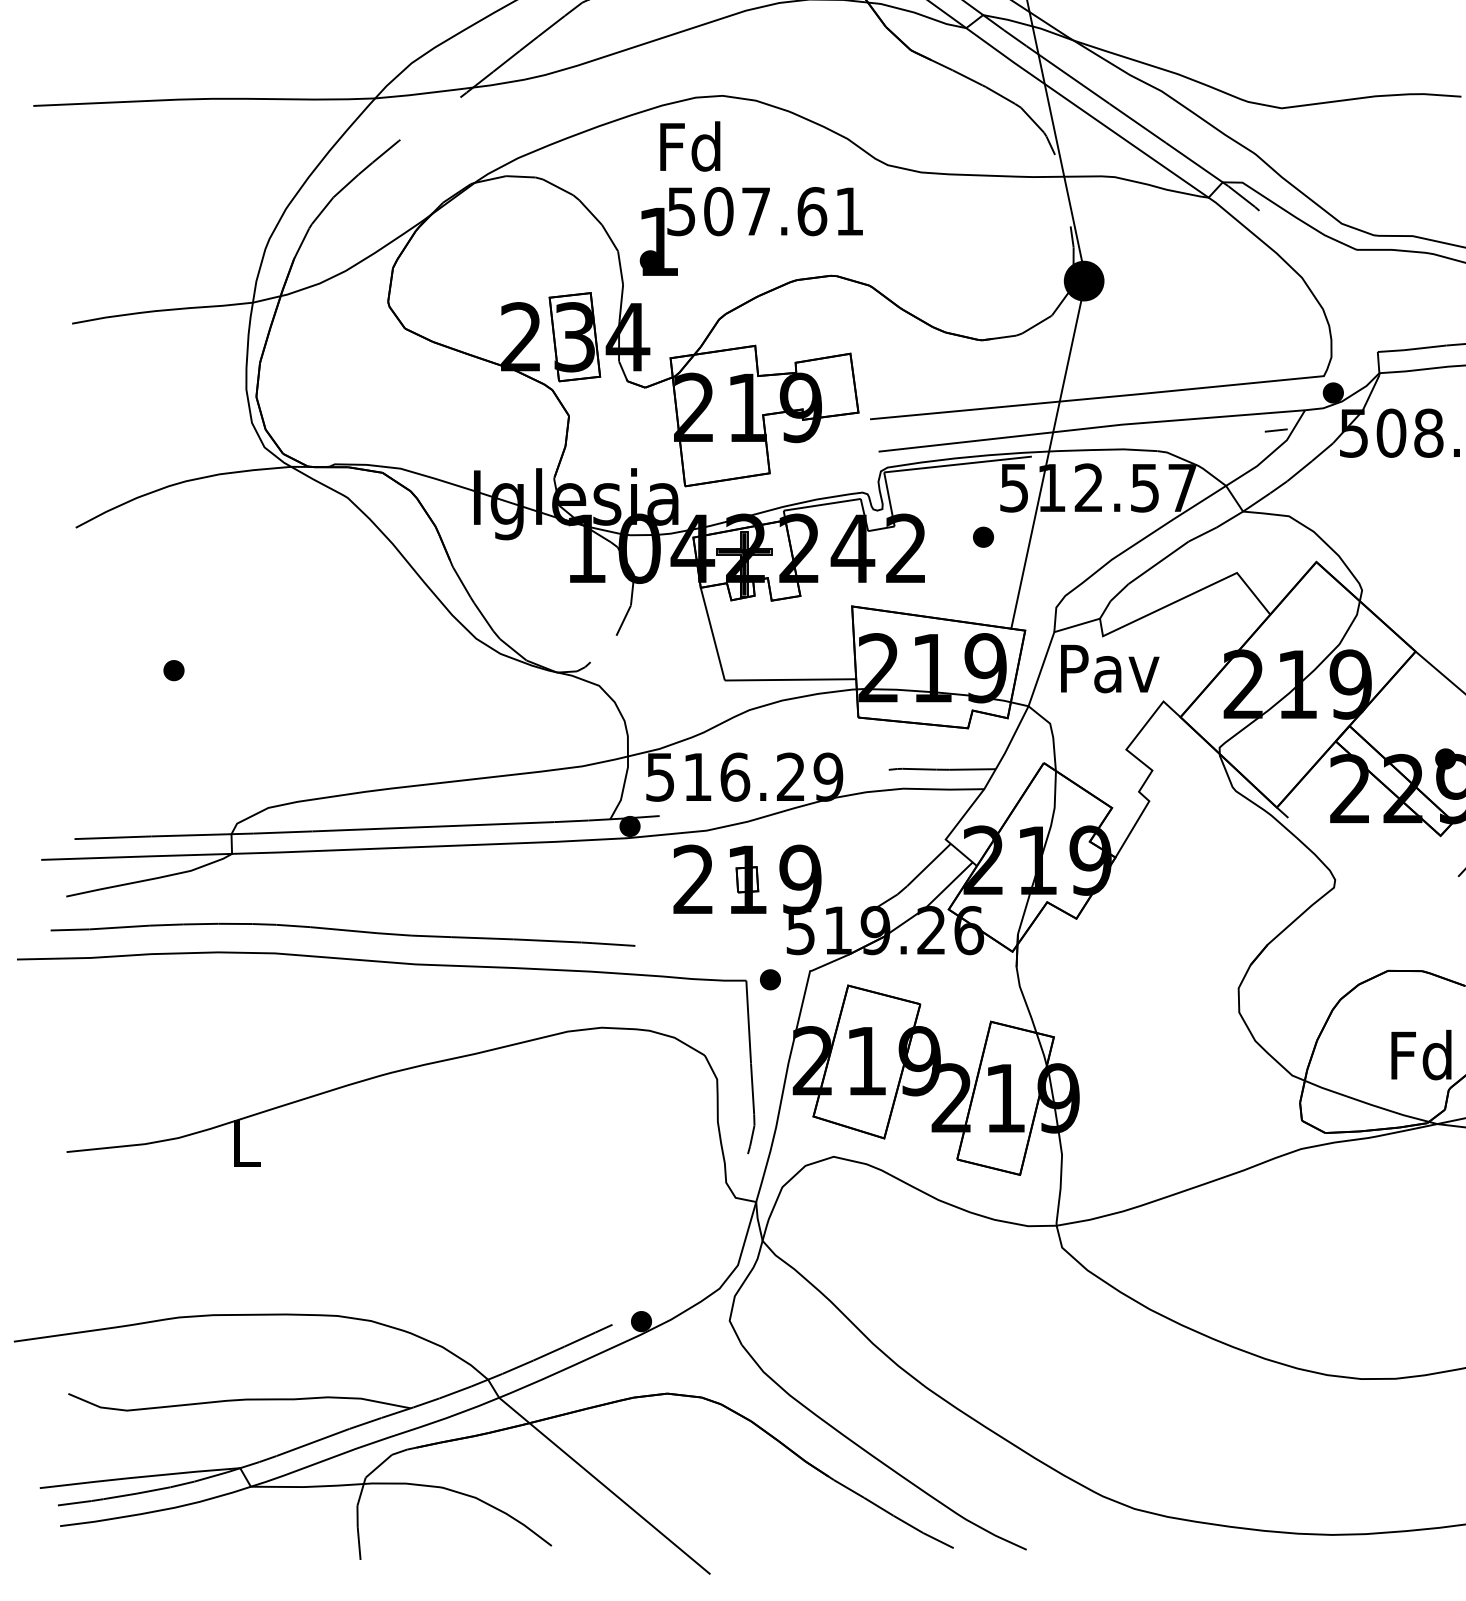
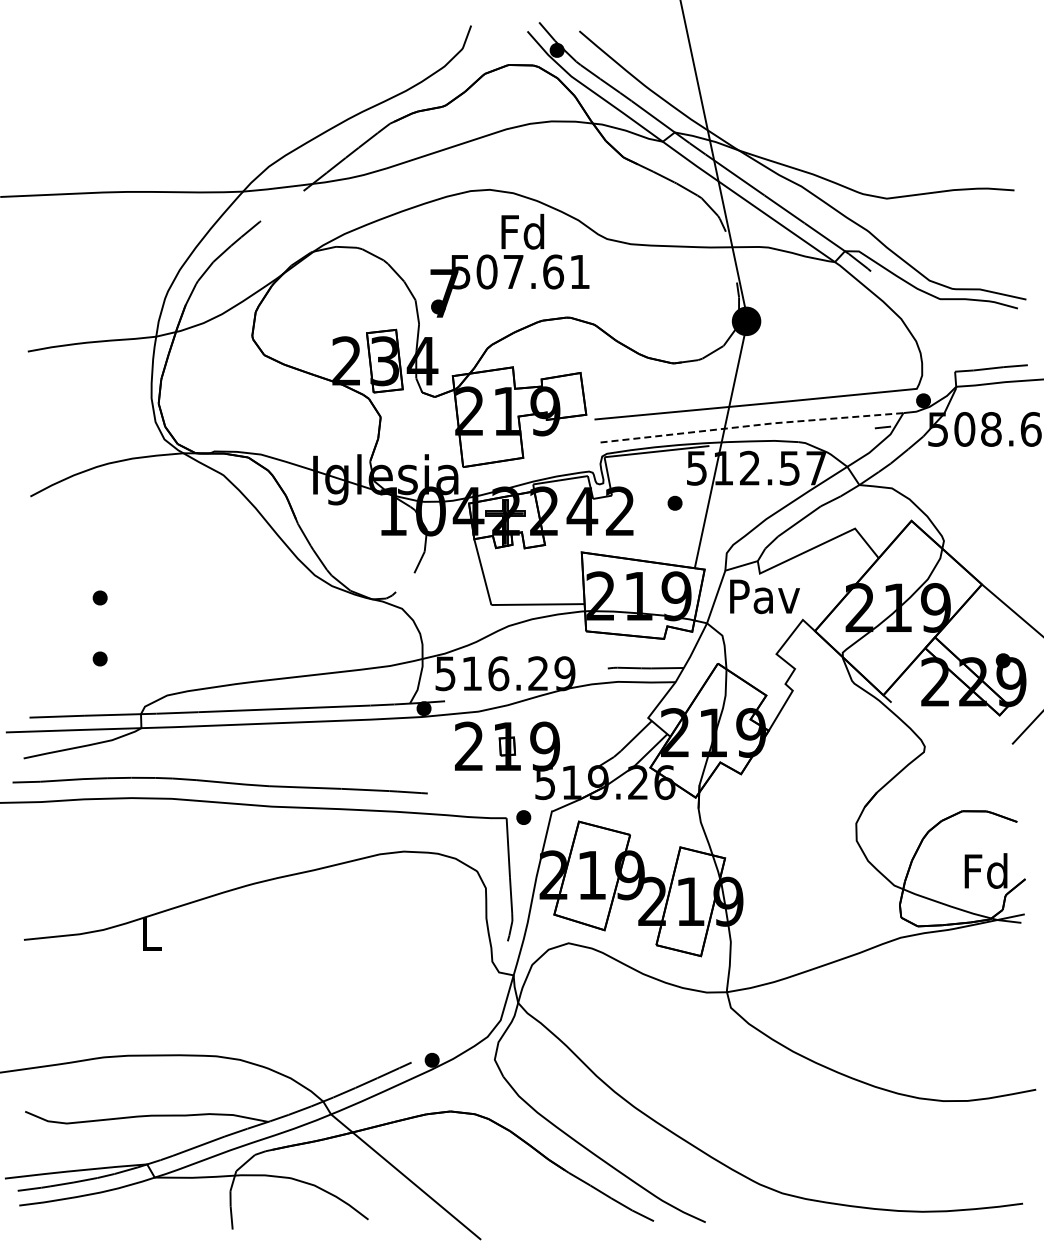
text: (689, 146) -> (522, 231), moved
text: (658, 241) -> (444, 293), 1 -> 7
line: (1092, 427) -> (752, 425), solid -> dashed
part: (173, 755) -> (99, 658), added

